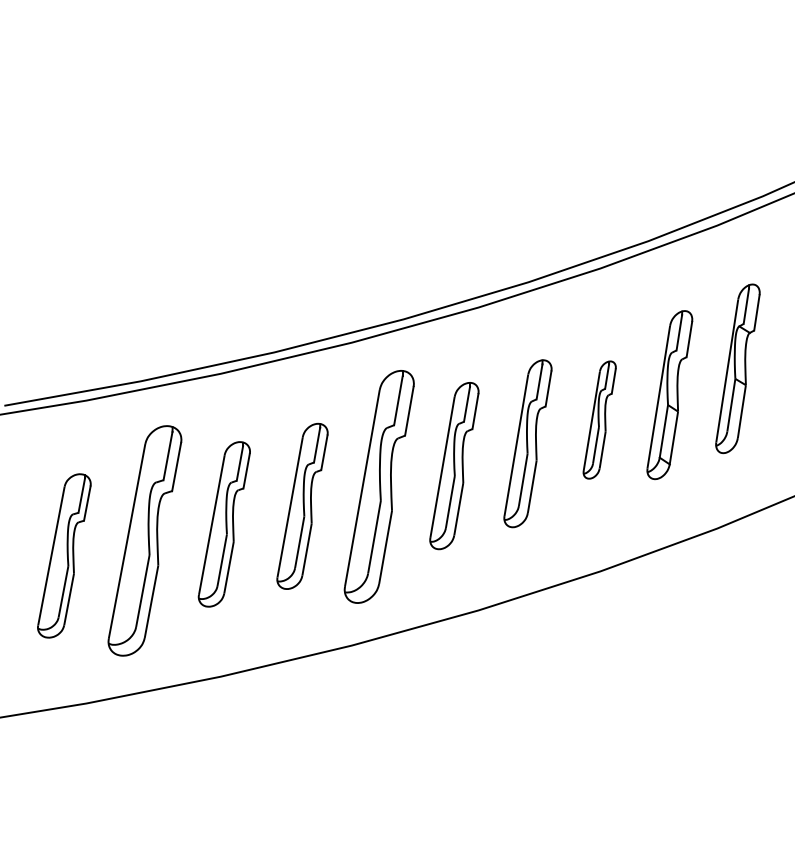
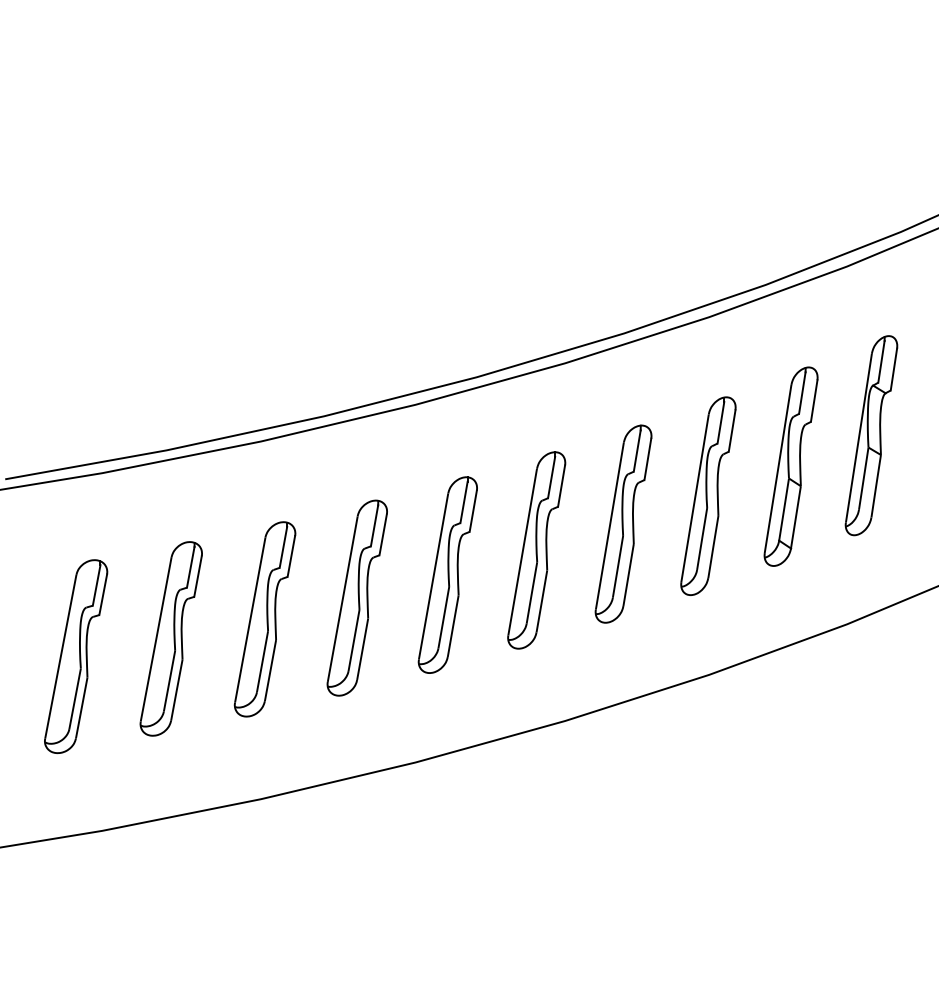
part: (599, 419) -> (708, 495), size x1.43
part: (378, 486) -> (447, 574), size x0.71
part: (144, 540) -> (170, 638), size x0.71

